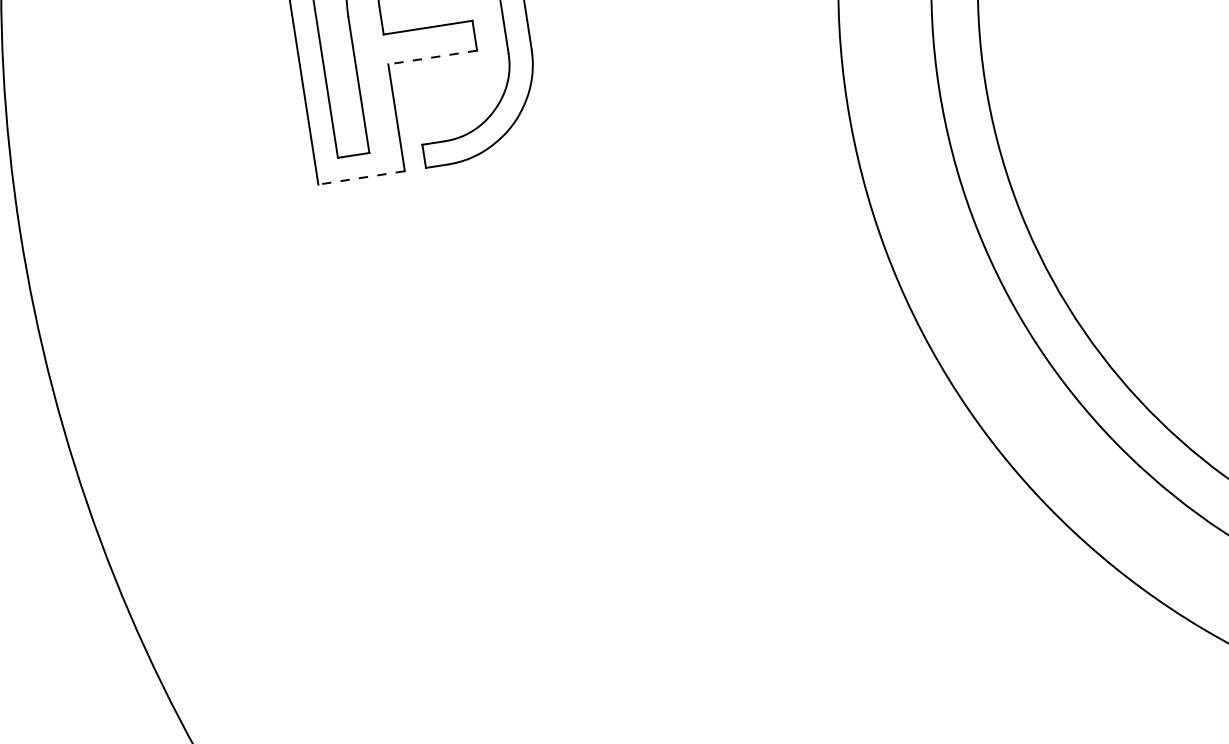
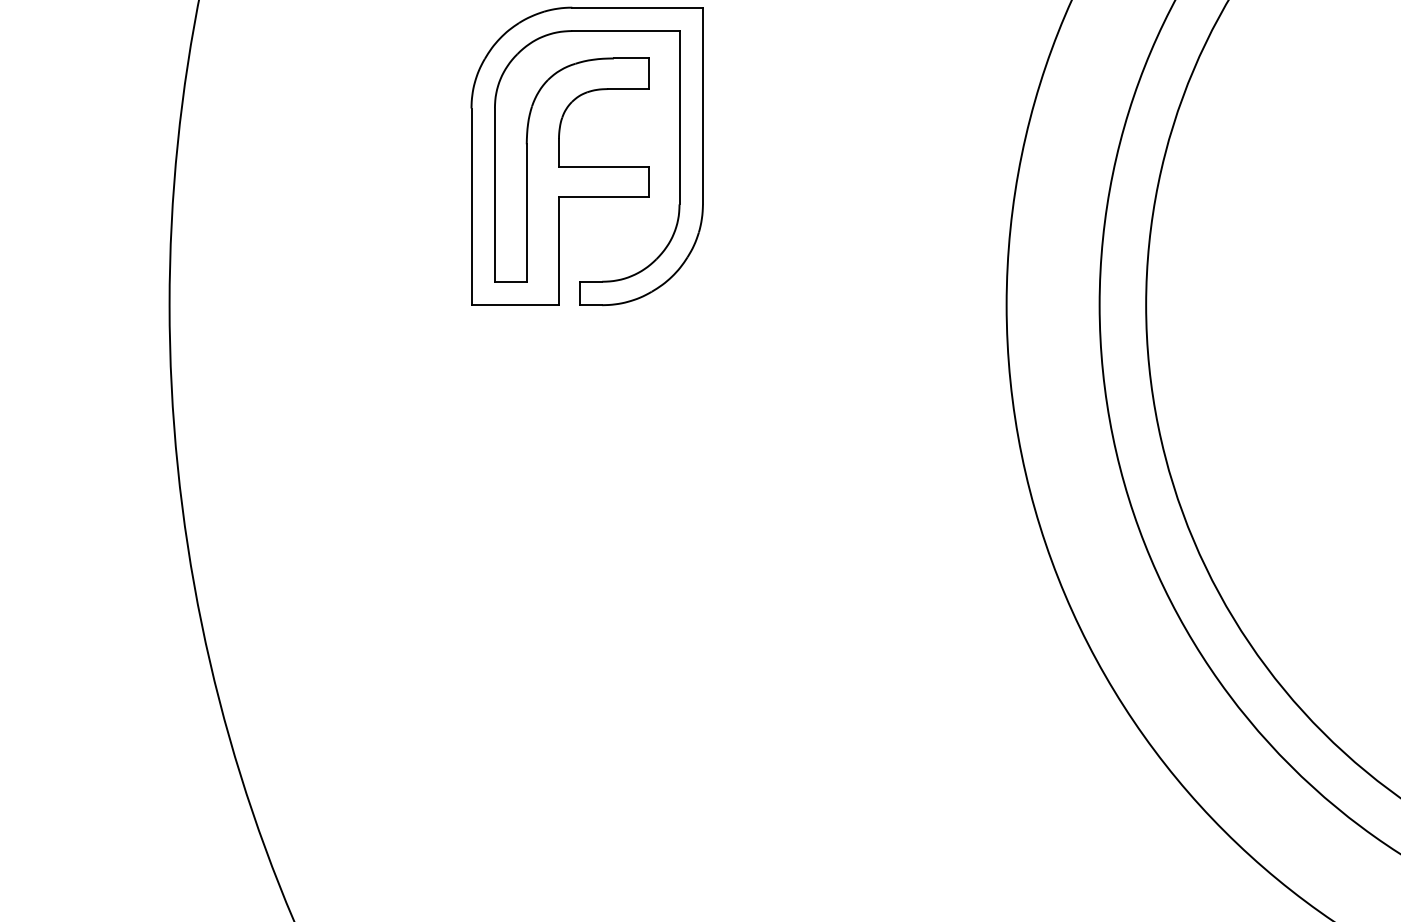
line: (432, 57) -> (603, 197), dashed -> solid
line: (361, 178) -> (515, 305), dashed -> solid

